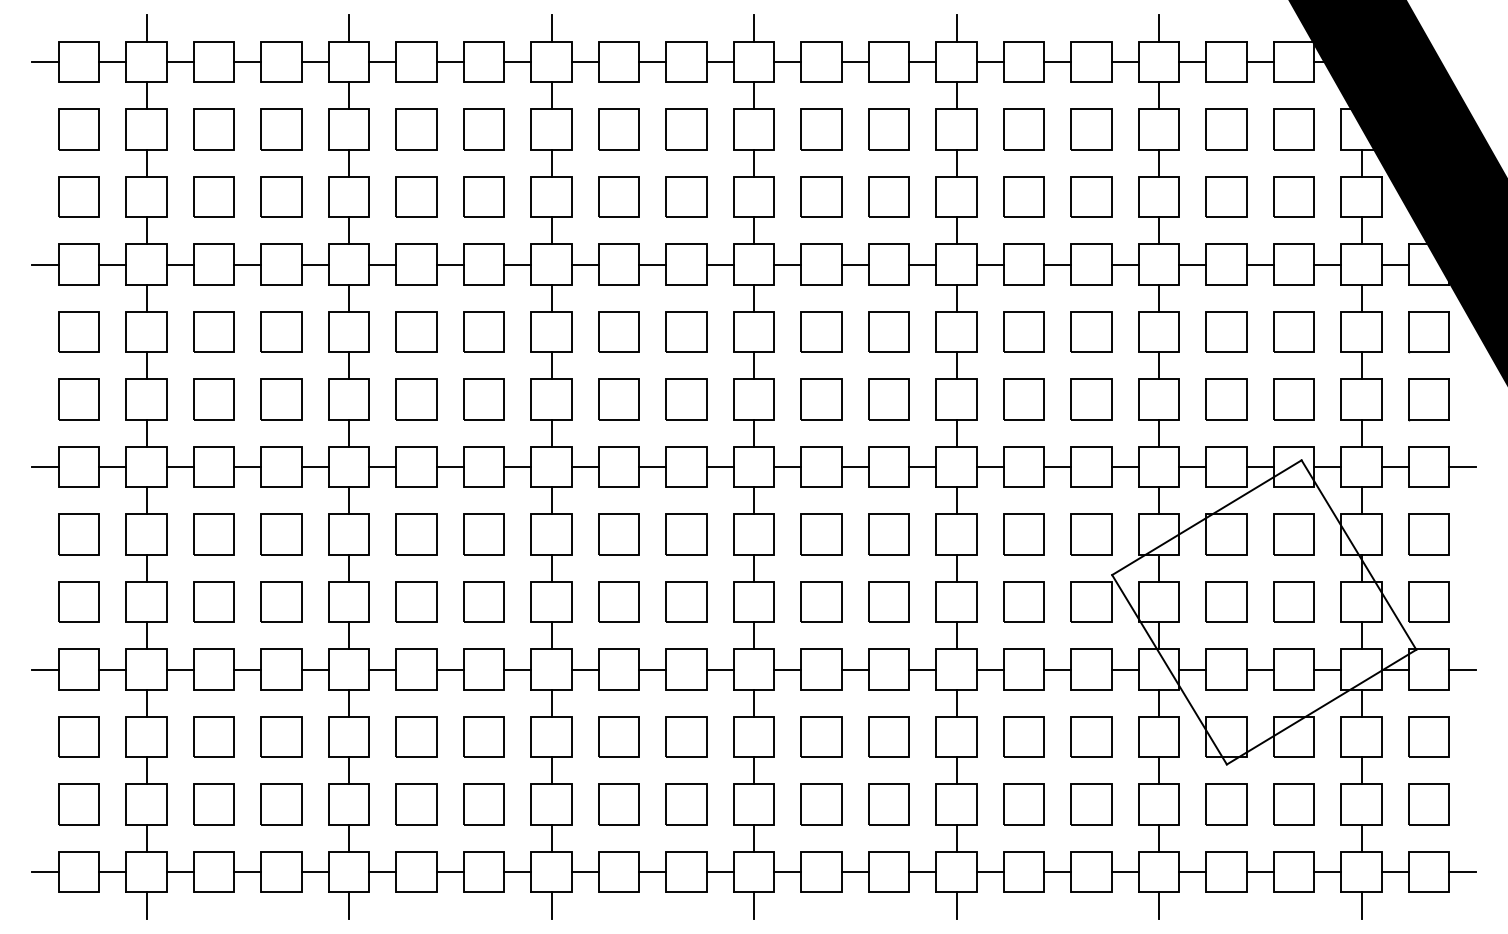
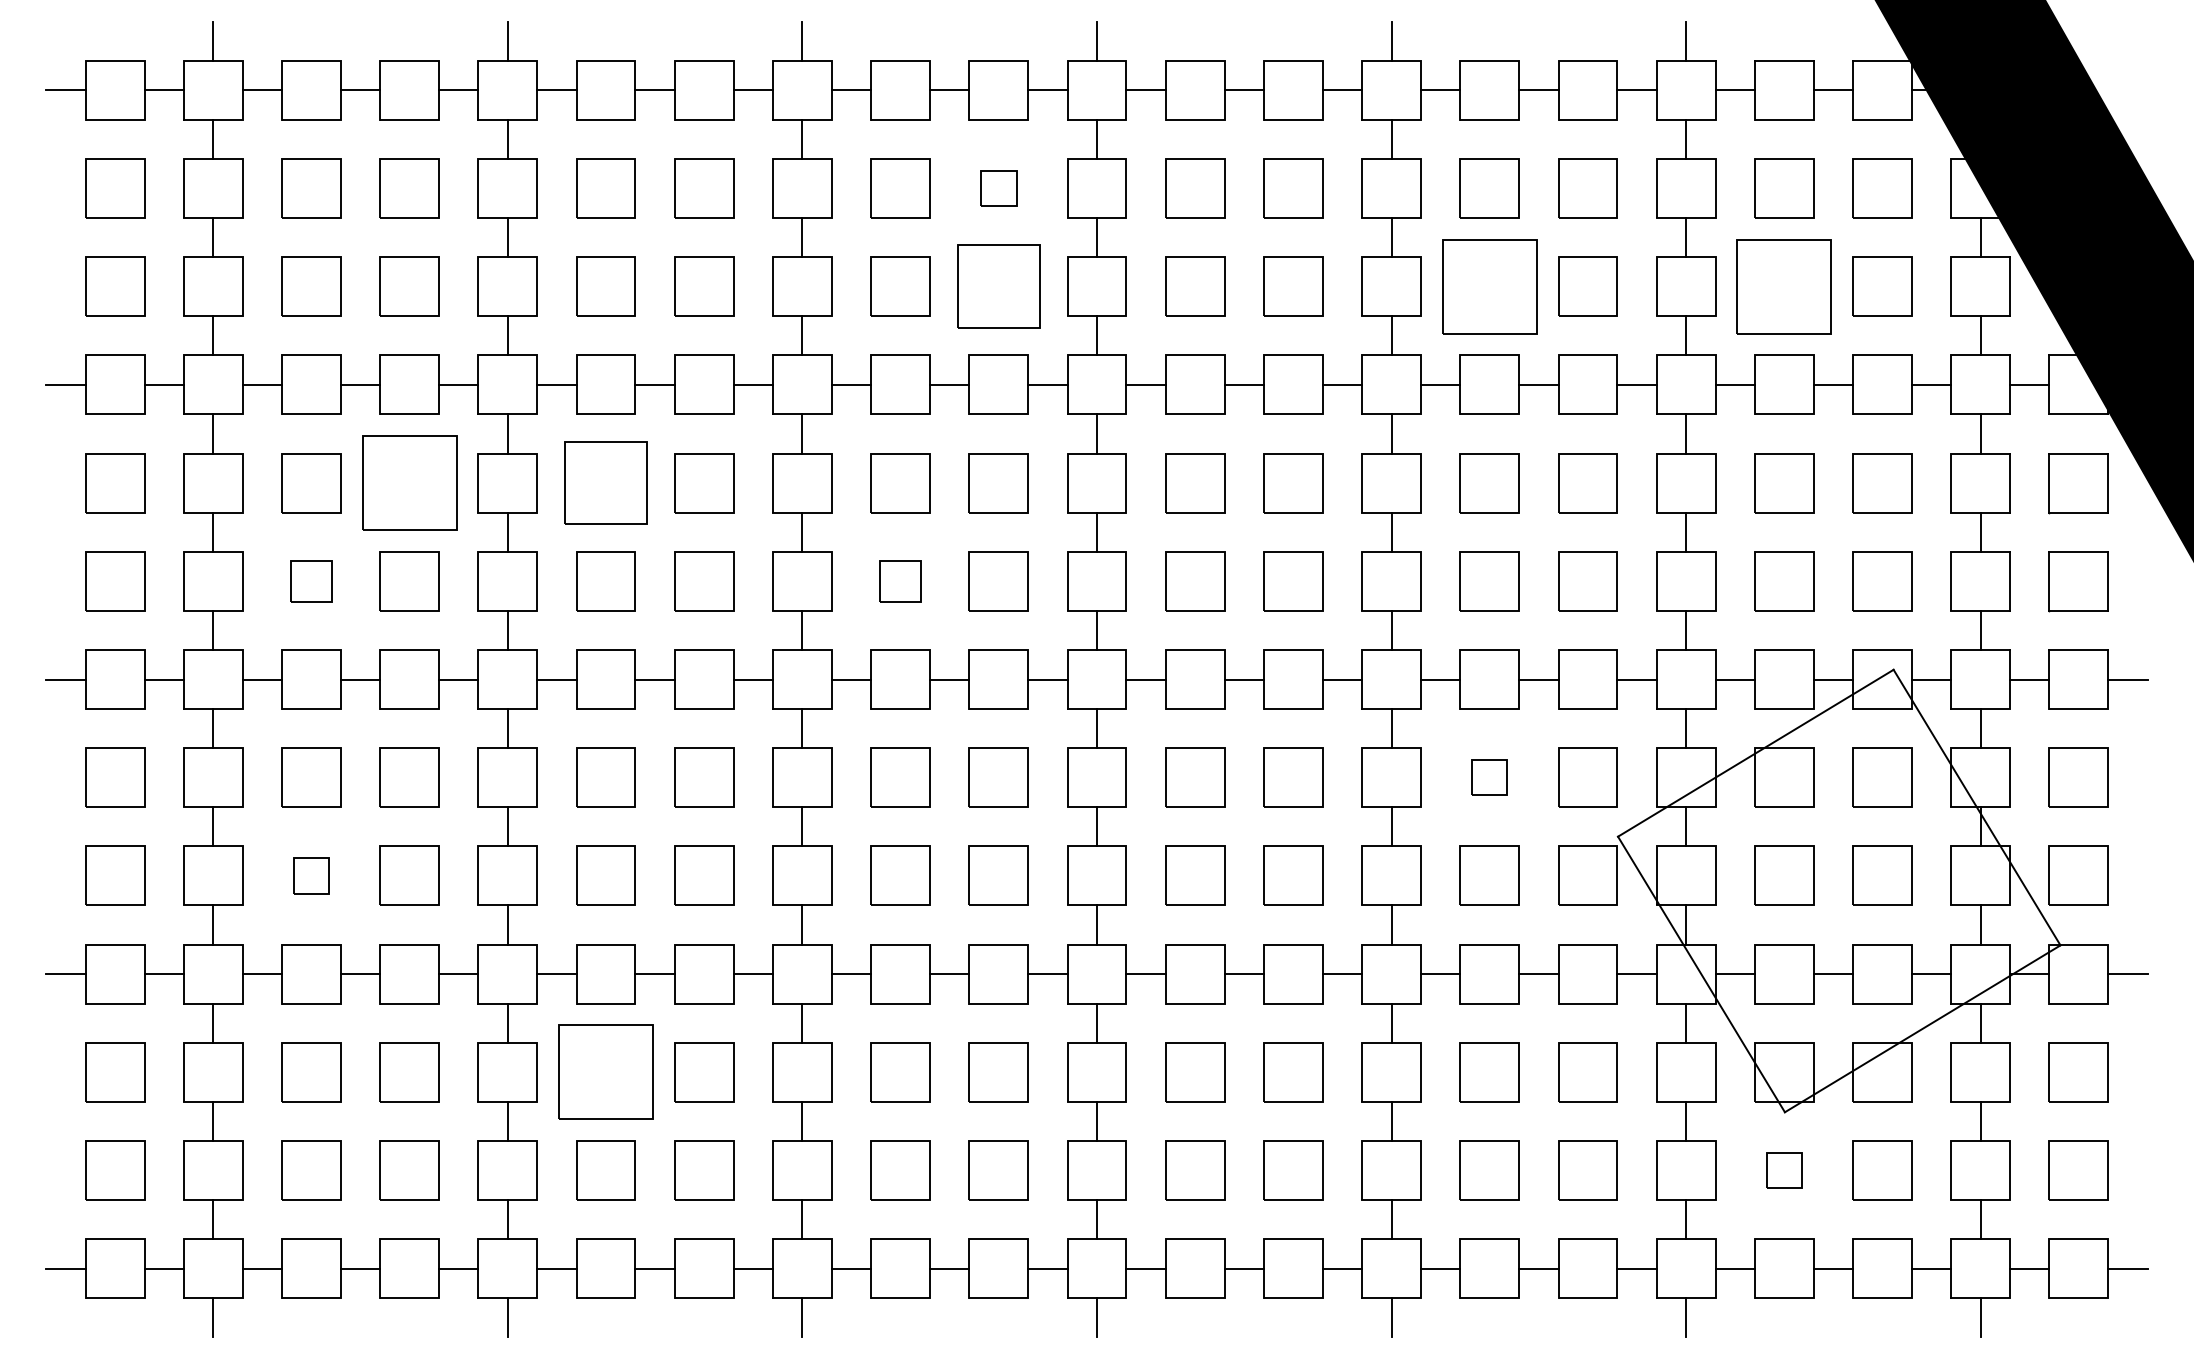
part: (686, 129) -> (998, 188), size x0.6
part: (686, 196) -> (998, 286), size x1.4
part: (1023, 196) -> (1489, 286), size x1.6
part: (1226, 196) -> (1784, 286), size x1.6
part: (281, 331) -> (409, 482), size x1.6
part: (416, 331) -> (606, 482), size x1.4
part: (213, 399) -> (310, 581), size x0.7
part: (618, 399) -> (899, 581), size x0.7
part: (1023, 534) -> (1489, 777), size x0.6
part: (213, 601) -> (310, 875), size x0.6
part: (416, 736) -> (606, 1071), size x1.6
part: (1226, 804) -> (1784, 1170), size x0.6

